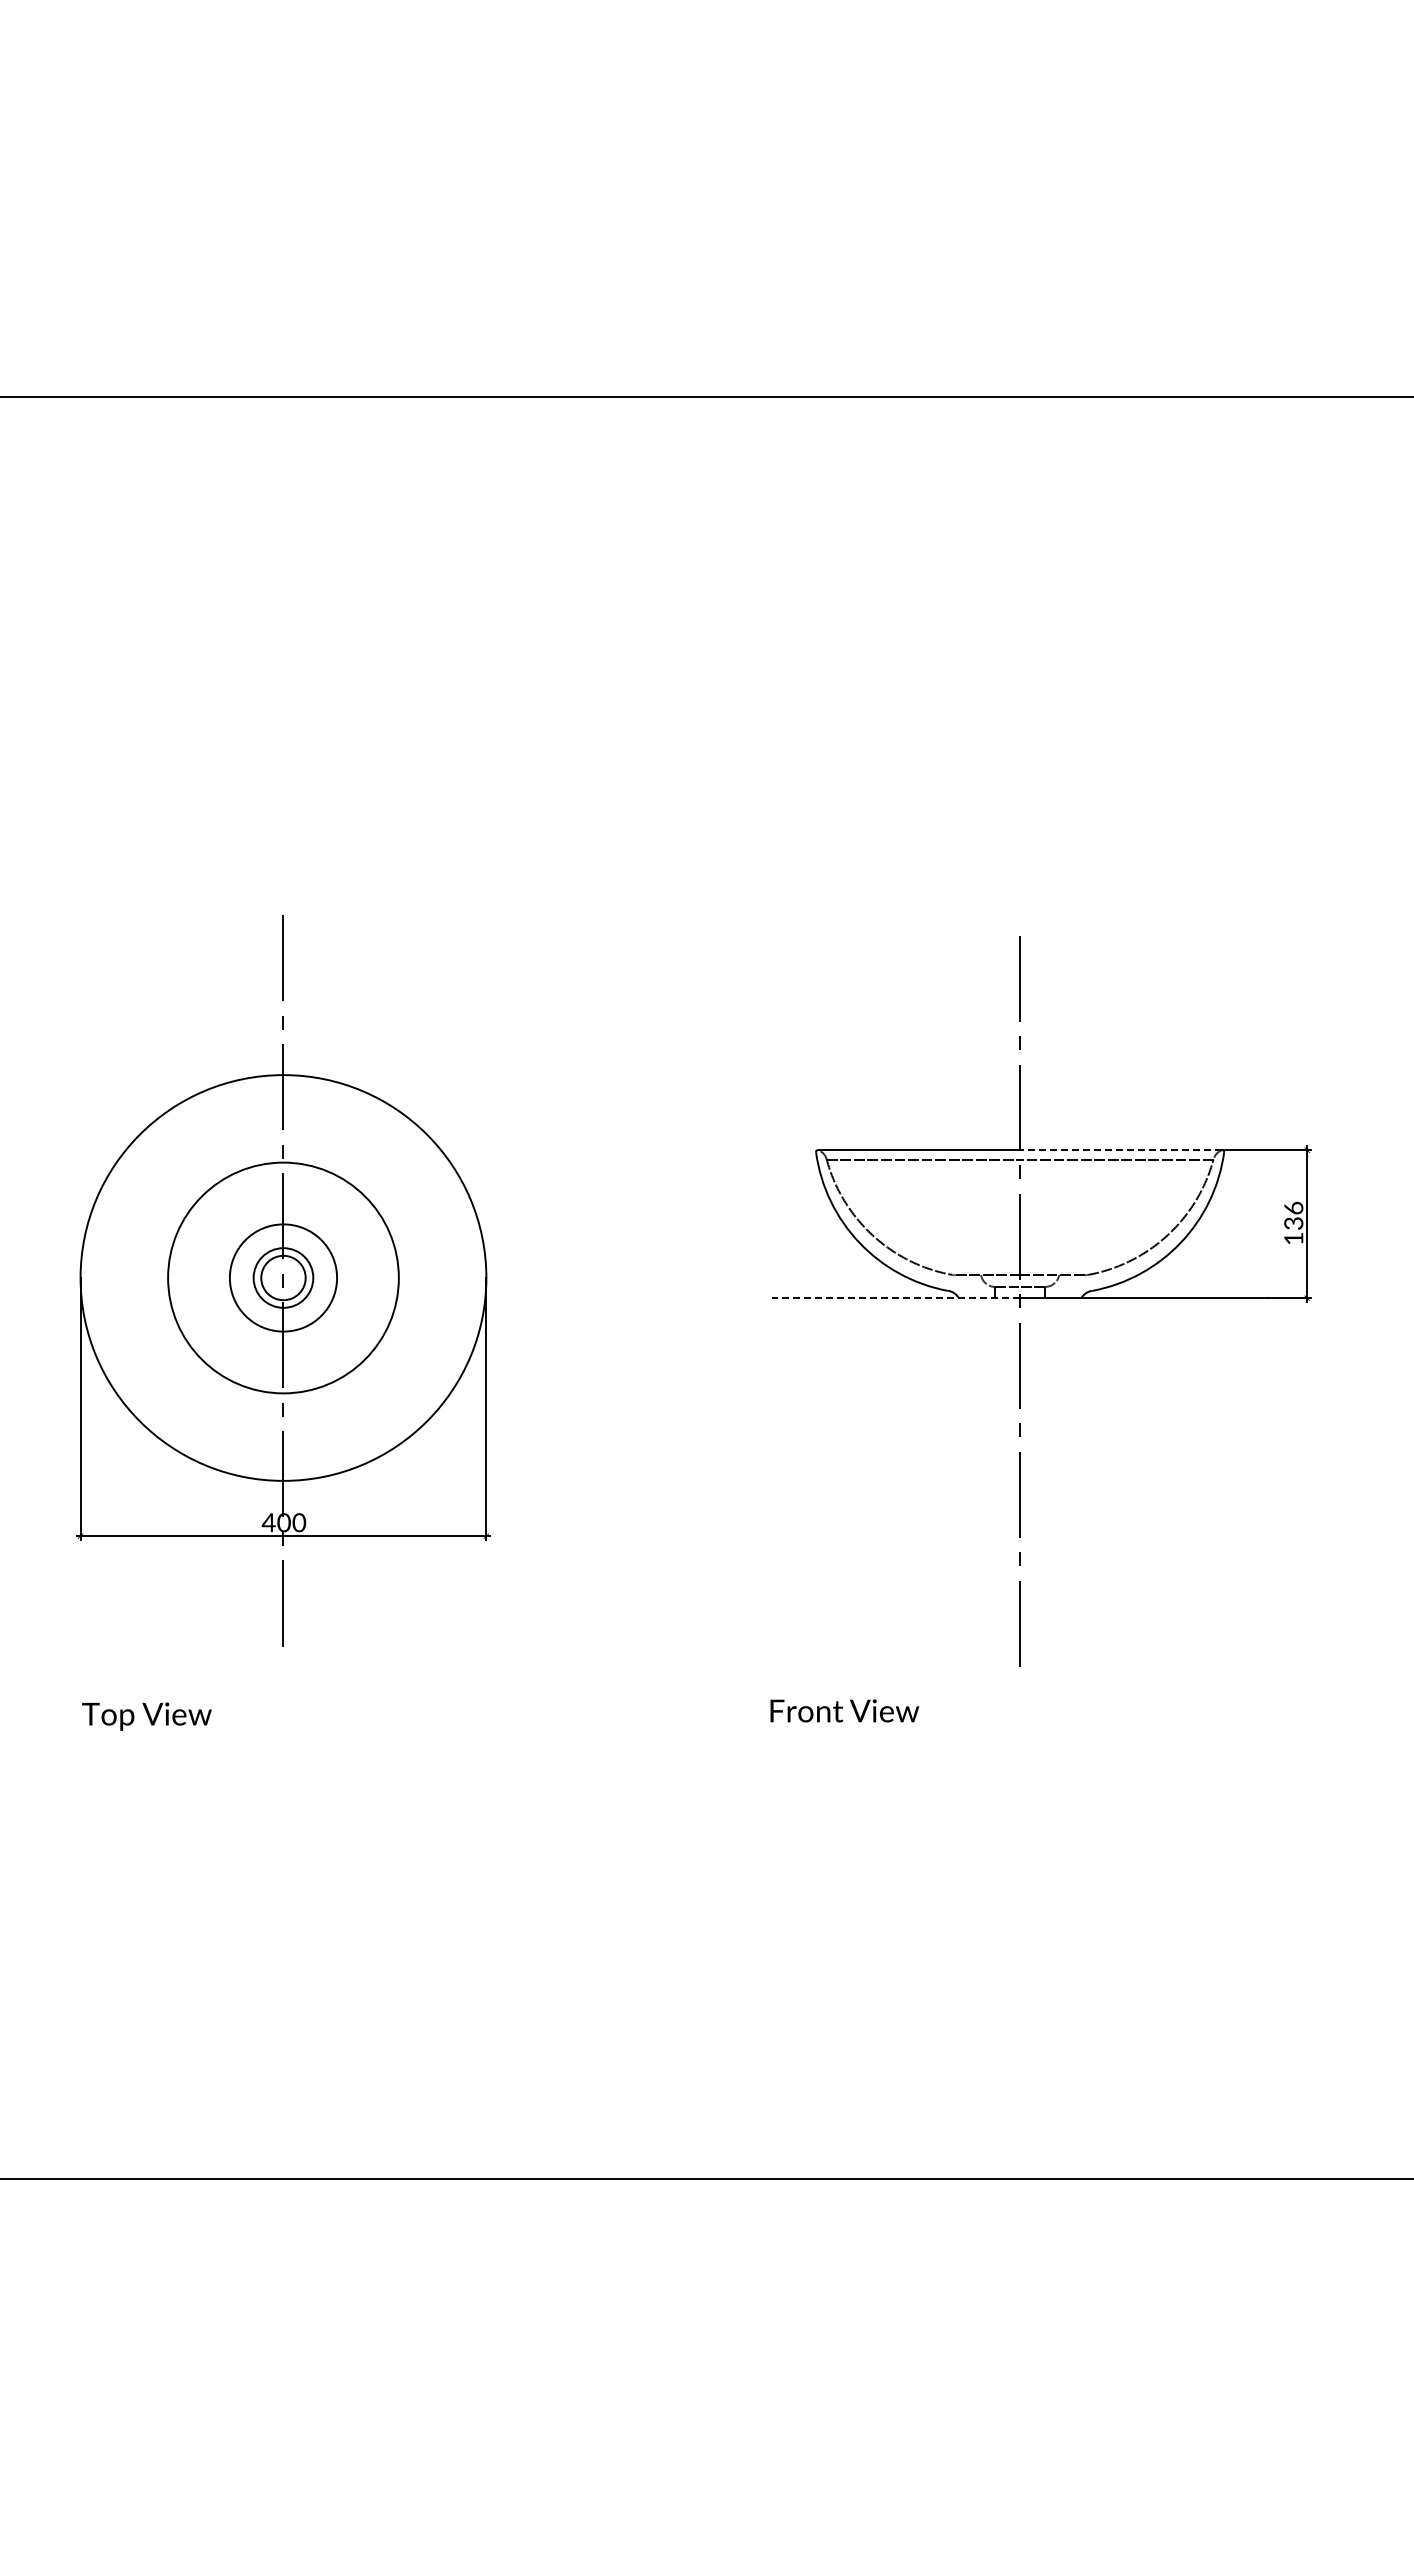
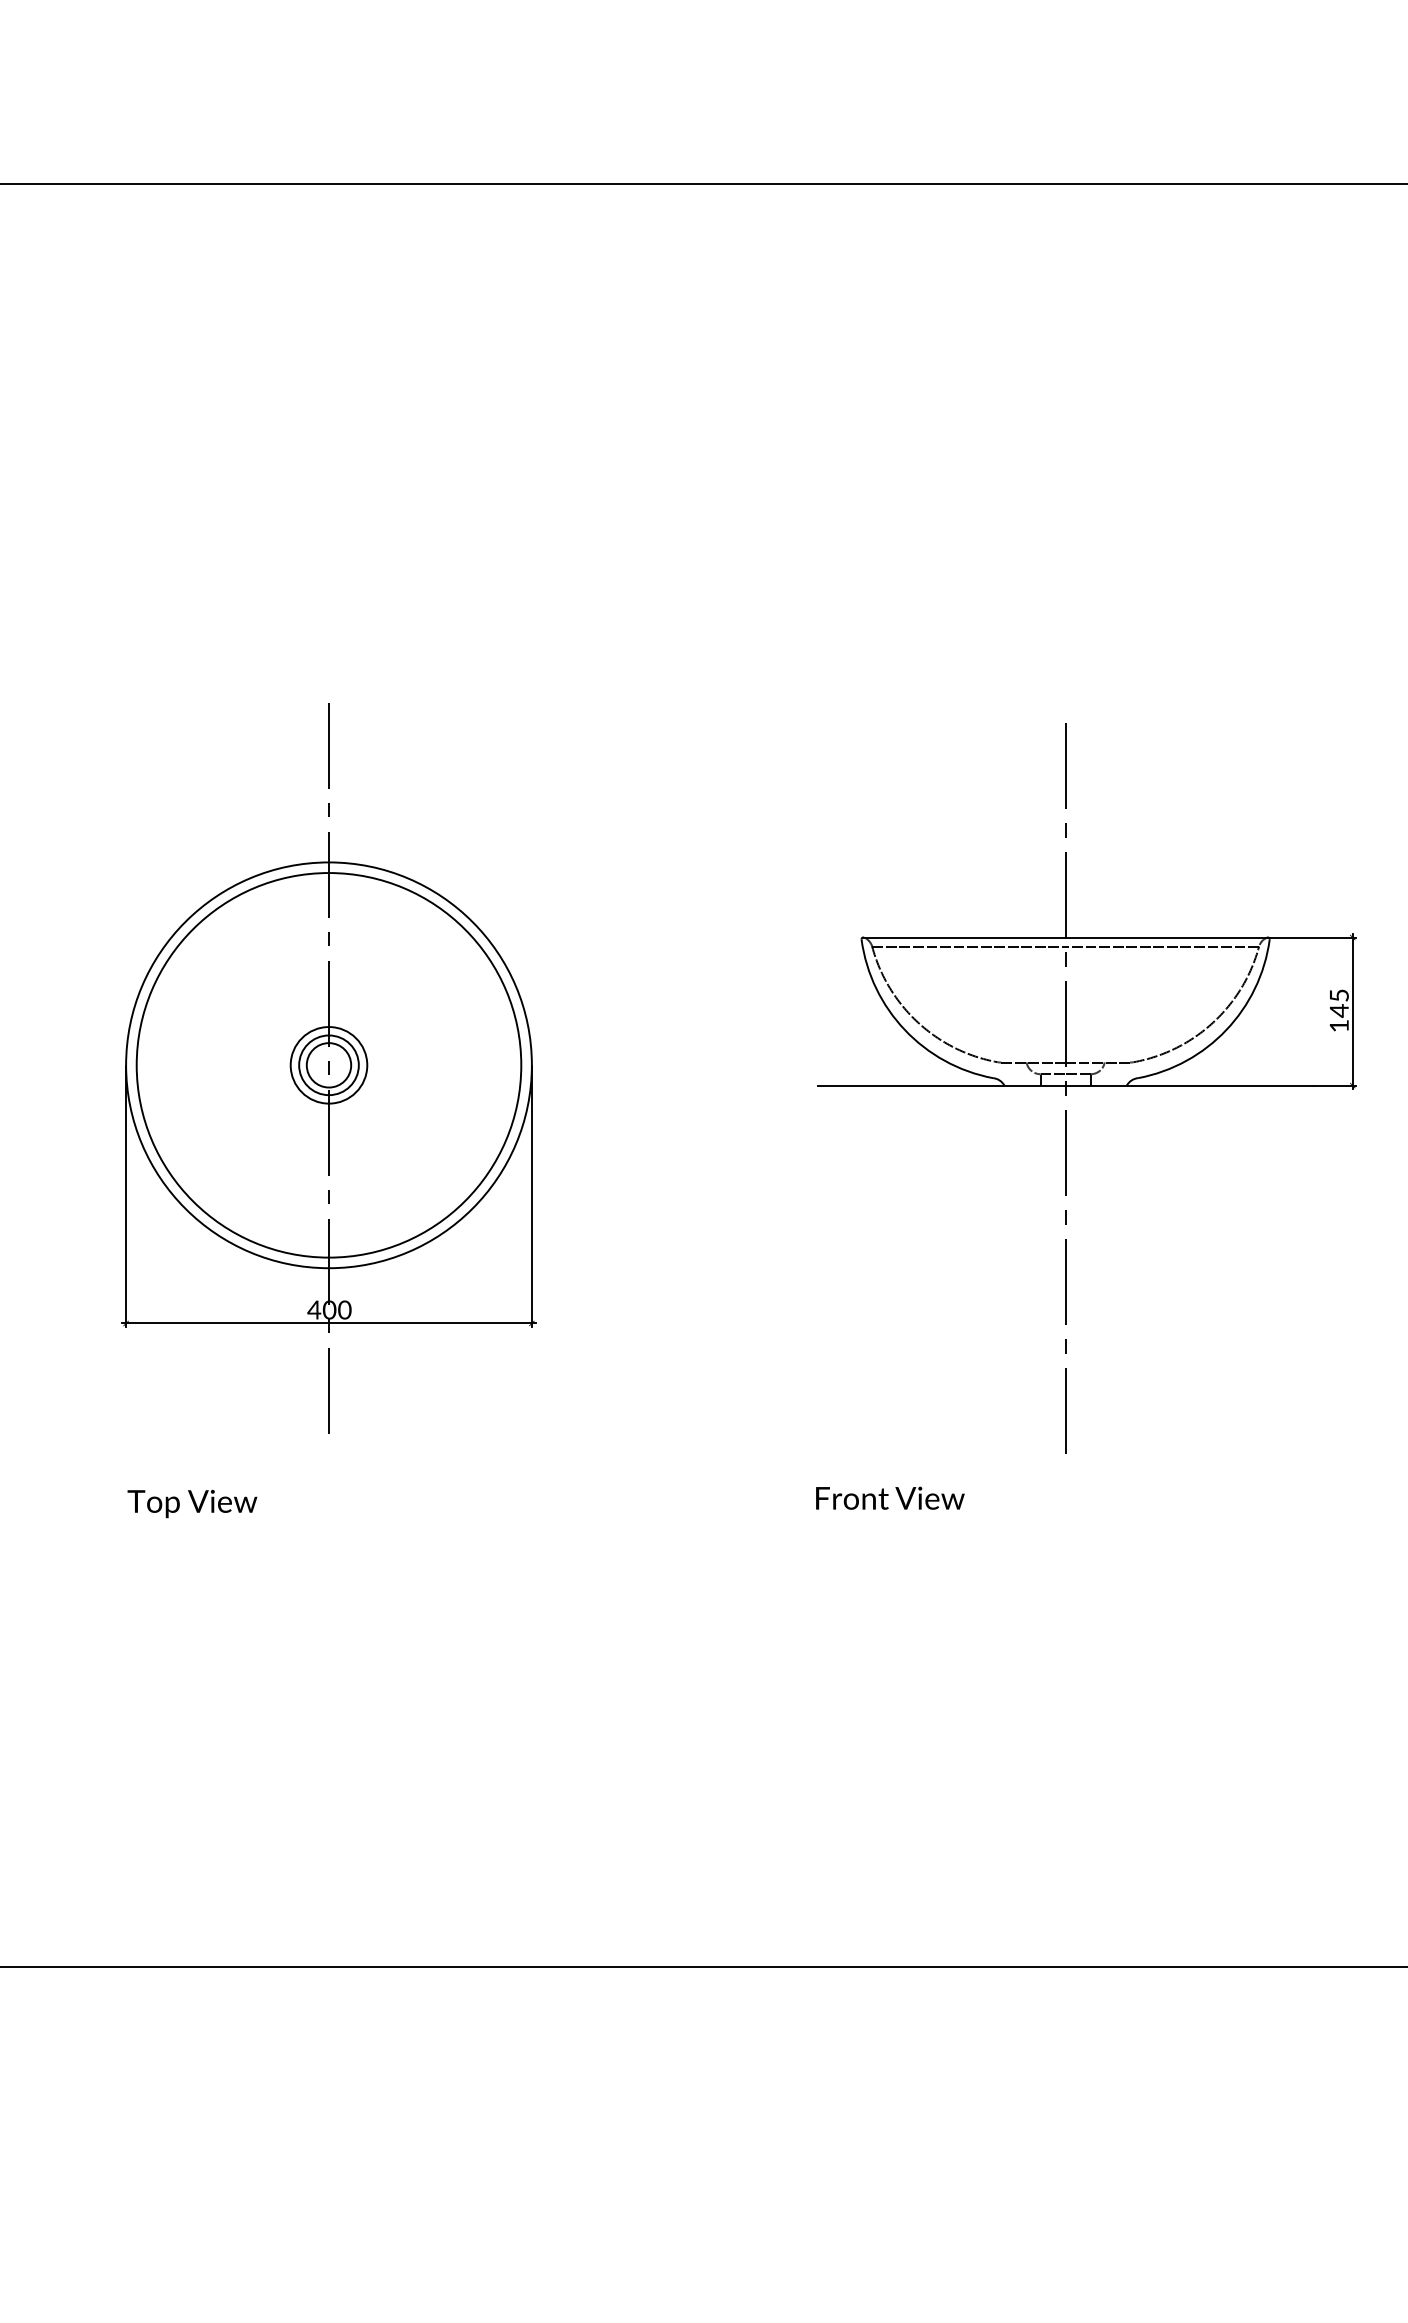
line: (1120, 1150) -> (1166, 937), dashed -> solid
text: (1293, 1215) -> (1339, 1002), 136 -> 145
circle: (283, 1277) -> (329, 1064), size x0.71
circle: (283, 1277) -> (329, 1064), size x1.67
line: (896, 1298) -> (942, 1085), dashed -> solid

